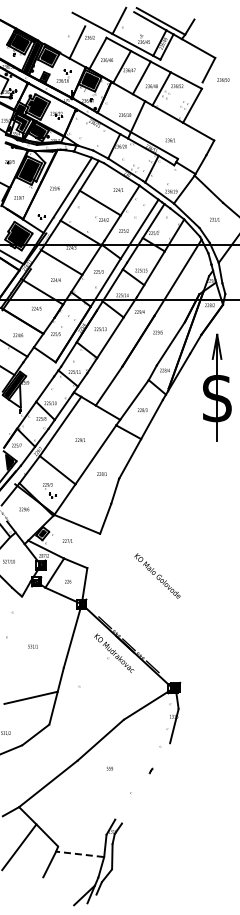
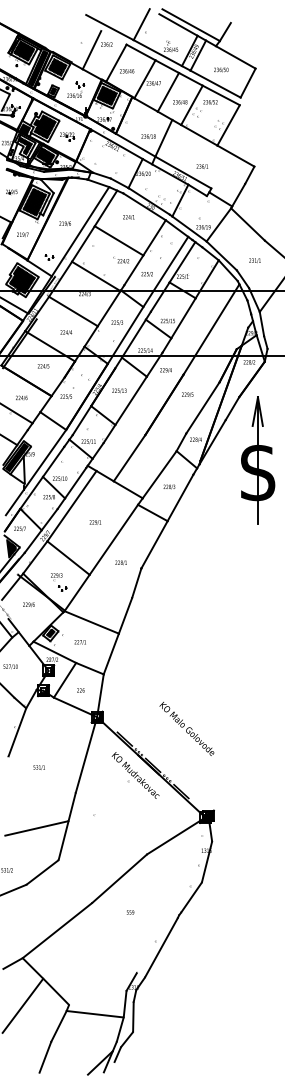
line: (181, 70) -> (215, 83), added
text: (223, 79) -> (221, 69), moved
text: (118, 190) -> (128, 217), moved
line: (29, 398) -> (35, 472), added
line: (93, 550) -> (111, 653), added
text: (157, 575) -> (187, 728), moved
line: (14, 617) -> (17, 732), added
line: (160, 755) -> (190, 896), added
line: (135, 797) -> (160, 946), added
line: (80, 854) -> (95, 1014), dashed -> solid
line: (38, 890) -> (45, 1057), added

